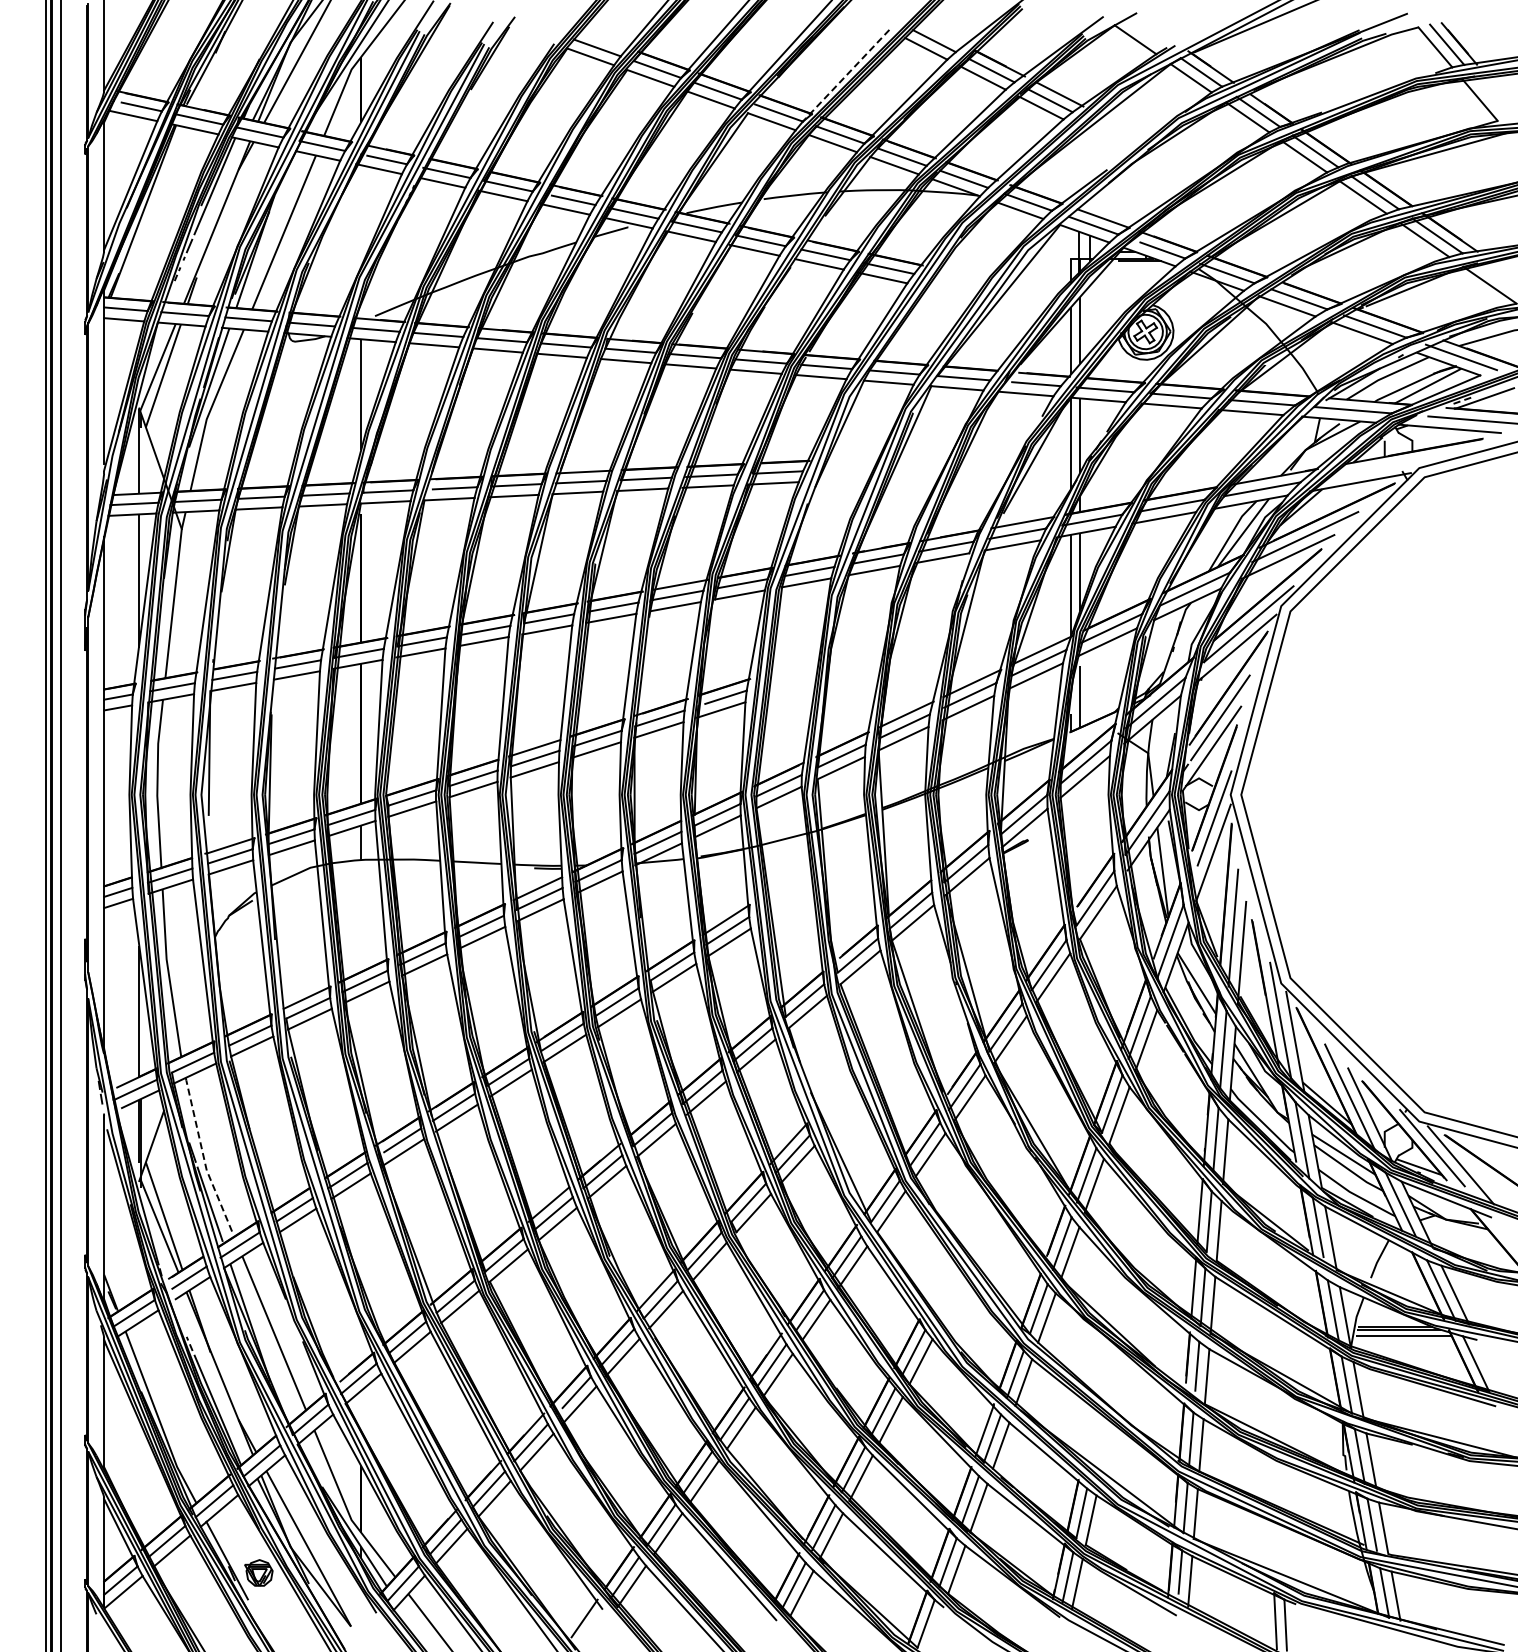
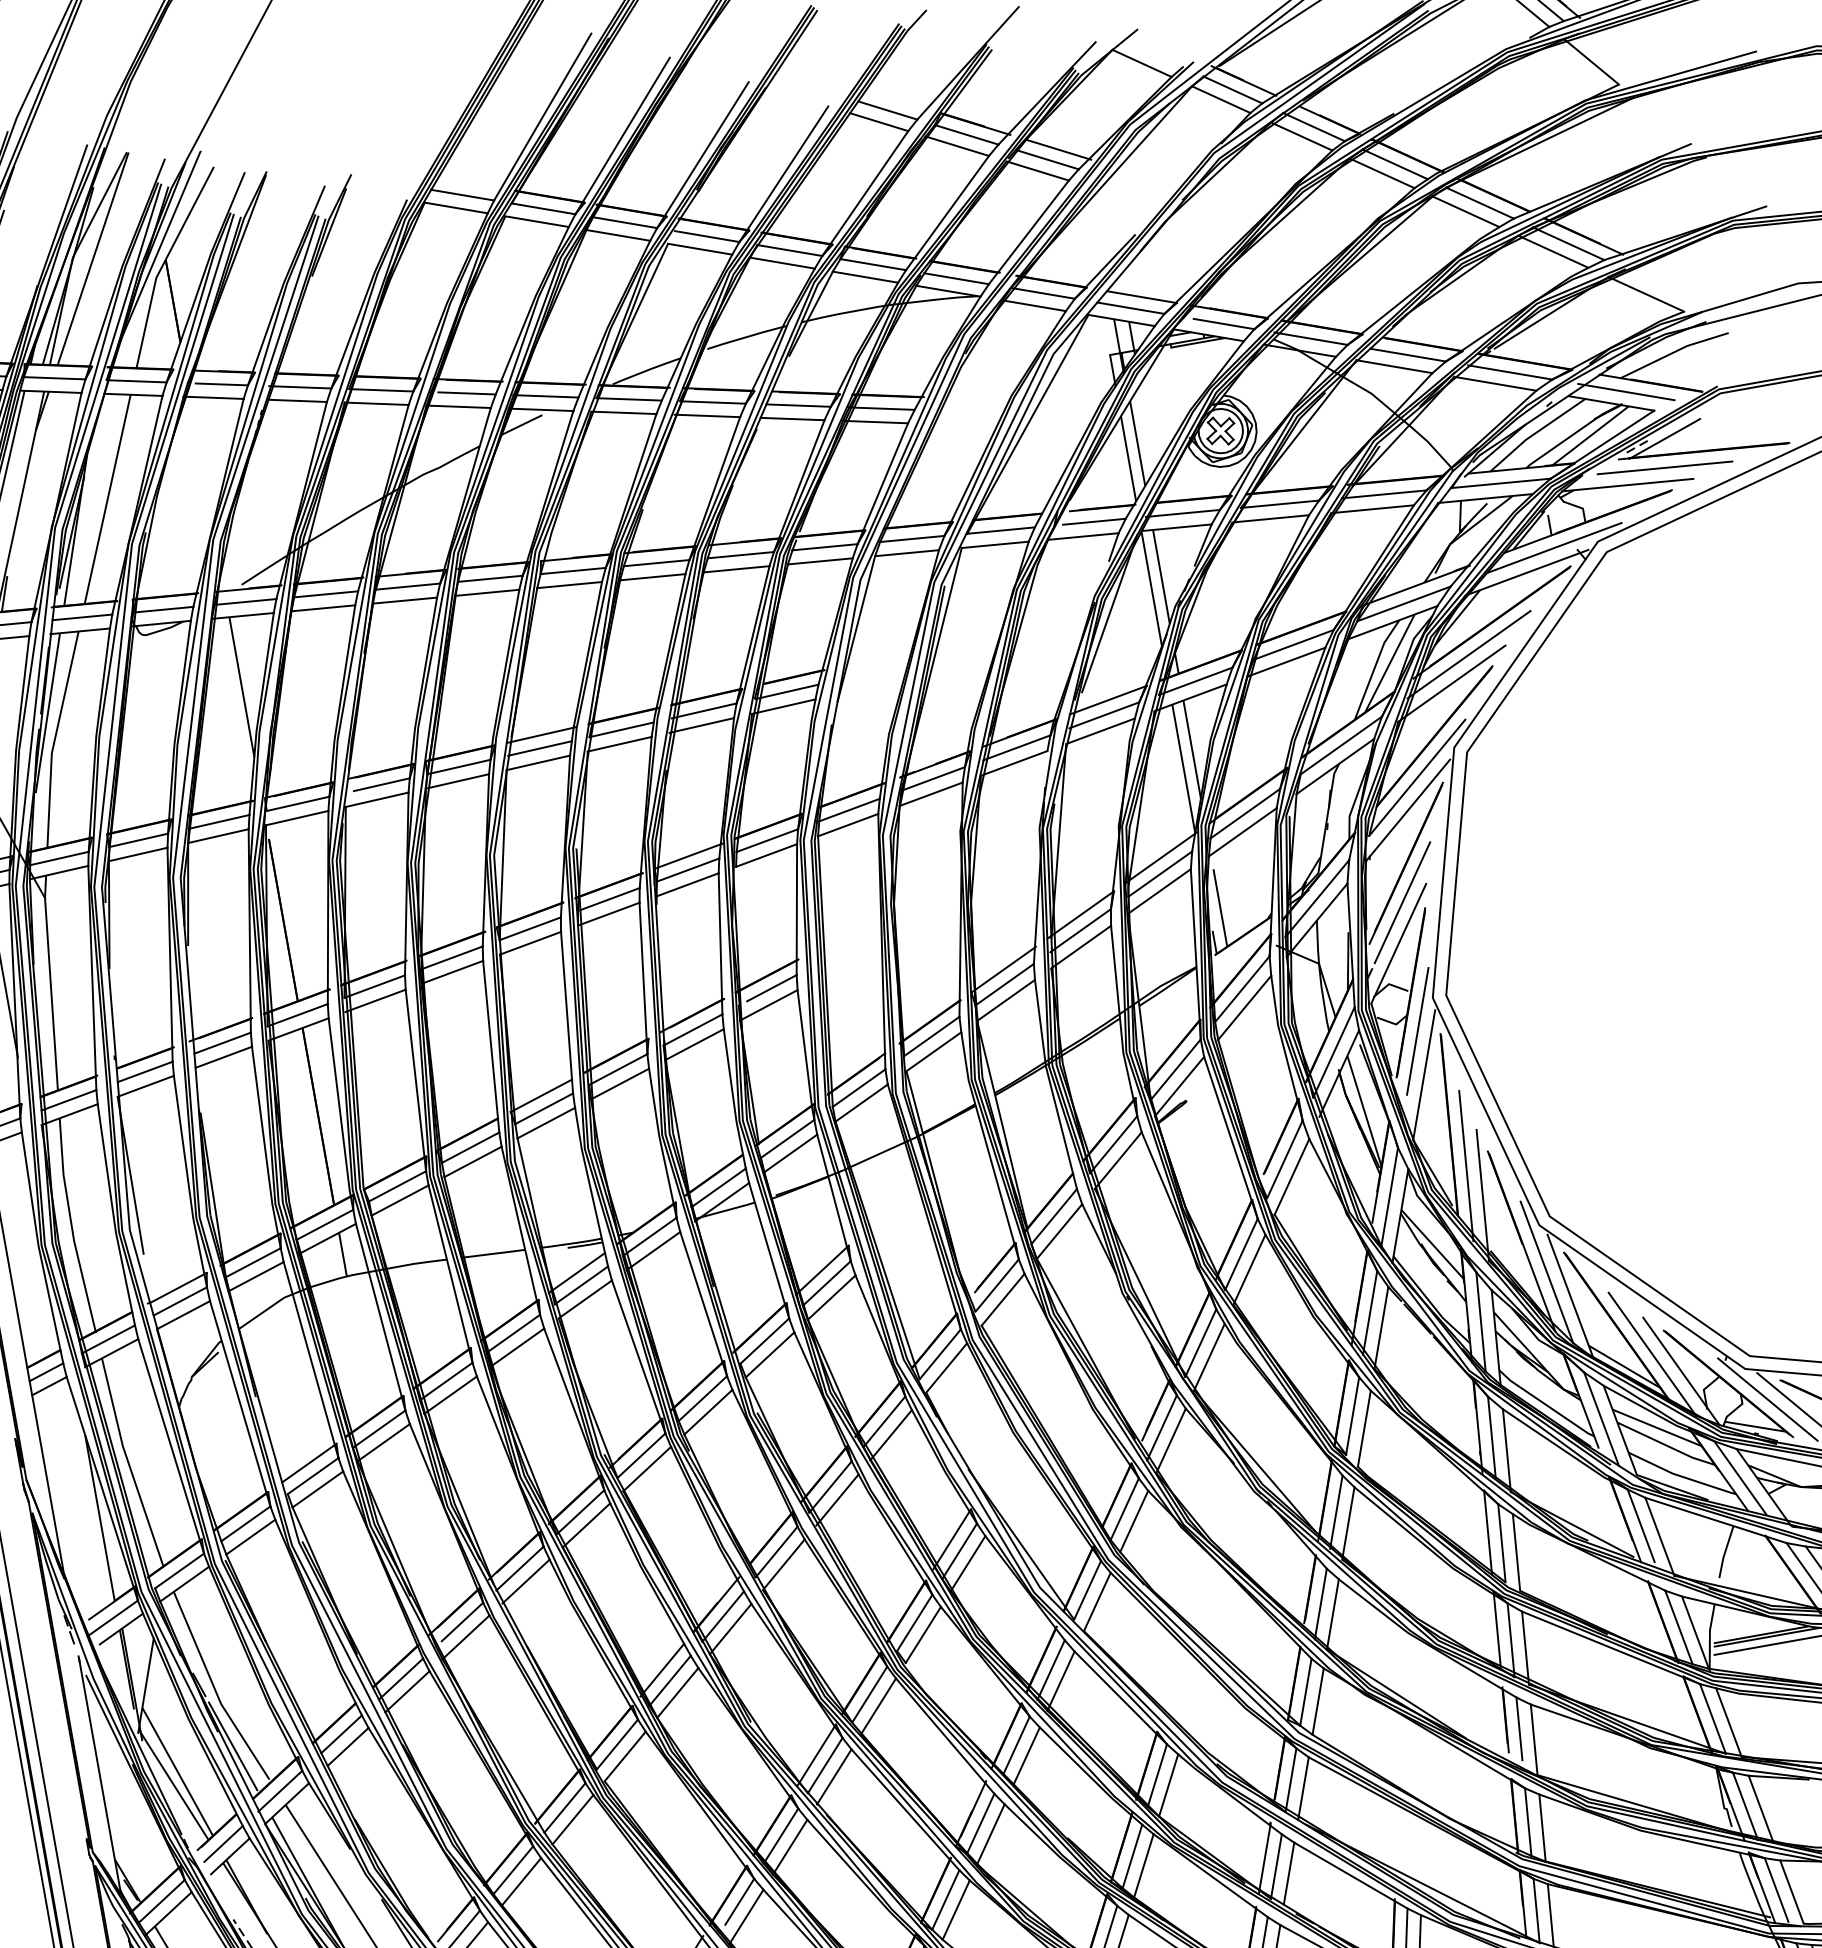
line: (845, 76) -> (783, 175), dashed -> solid
line: (1384, 466) -> (1553, 547), added
line: (204, 1158) -> (215, 1689), dashed -> solid

